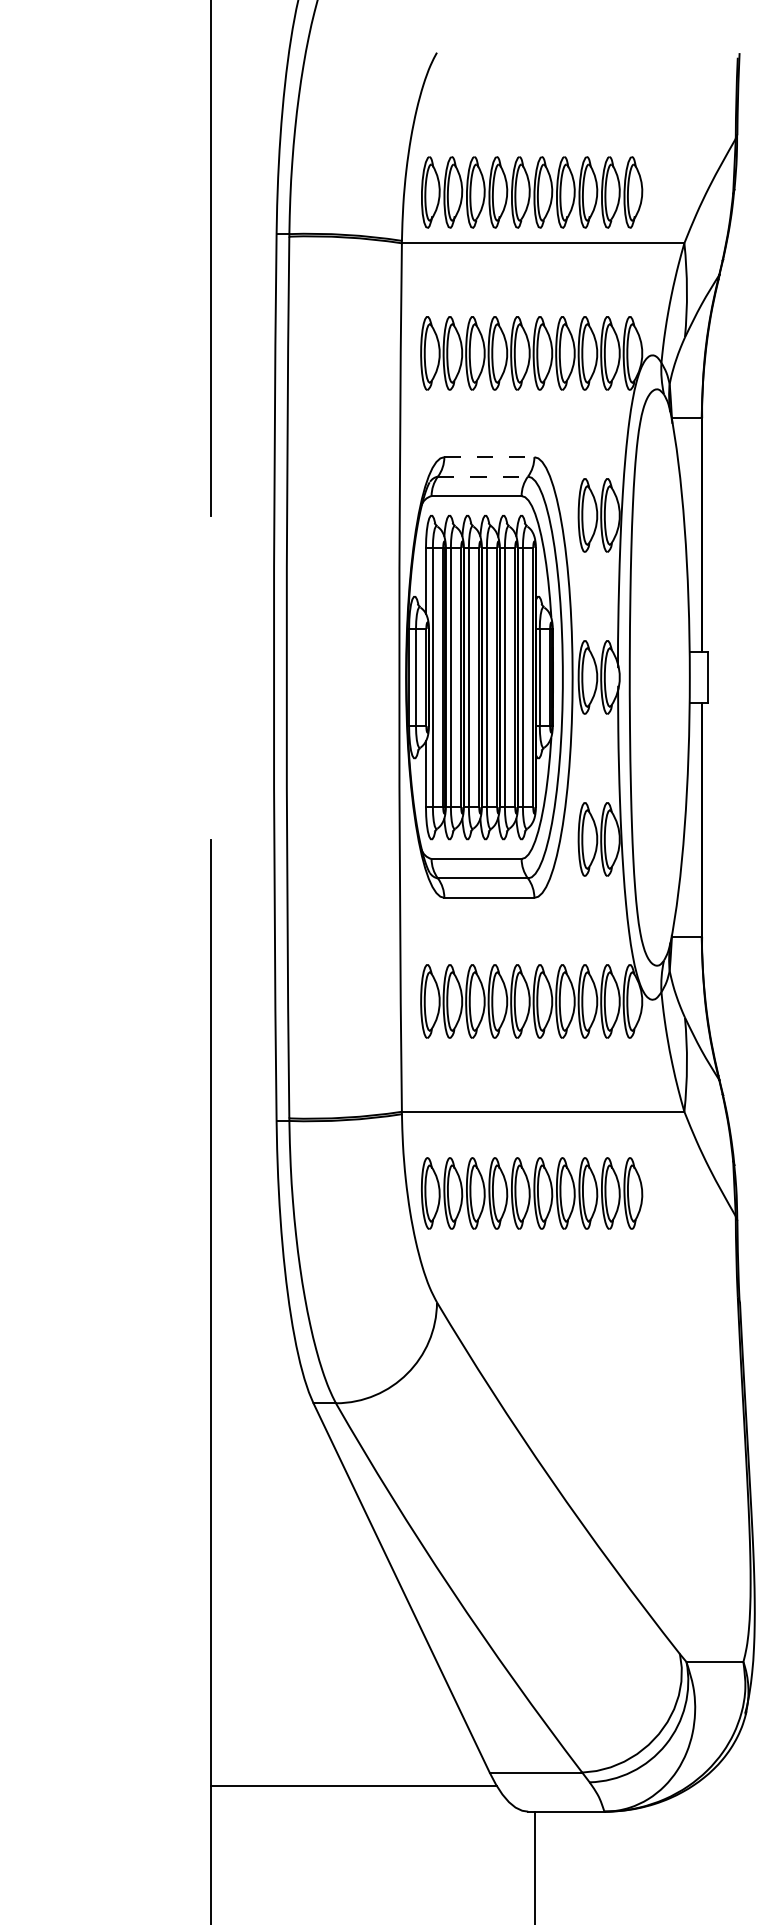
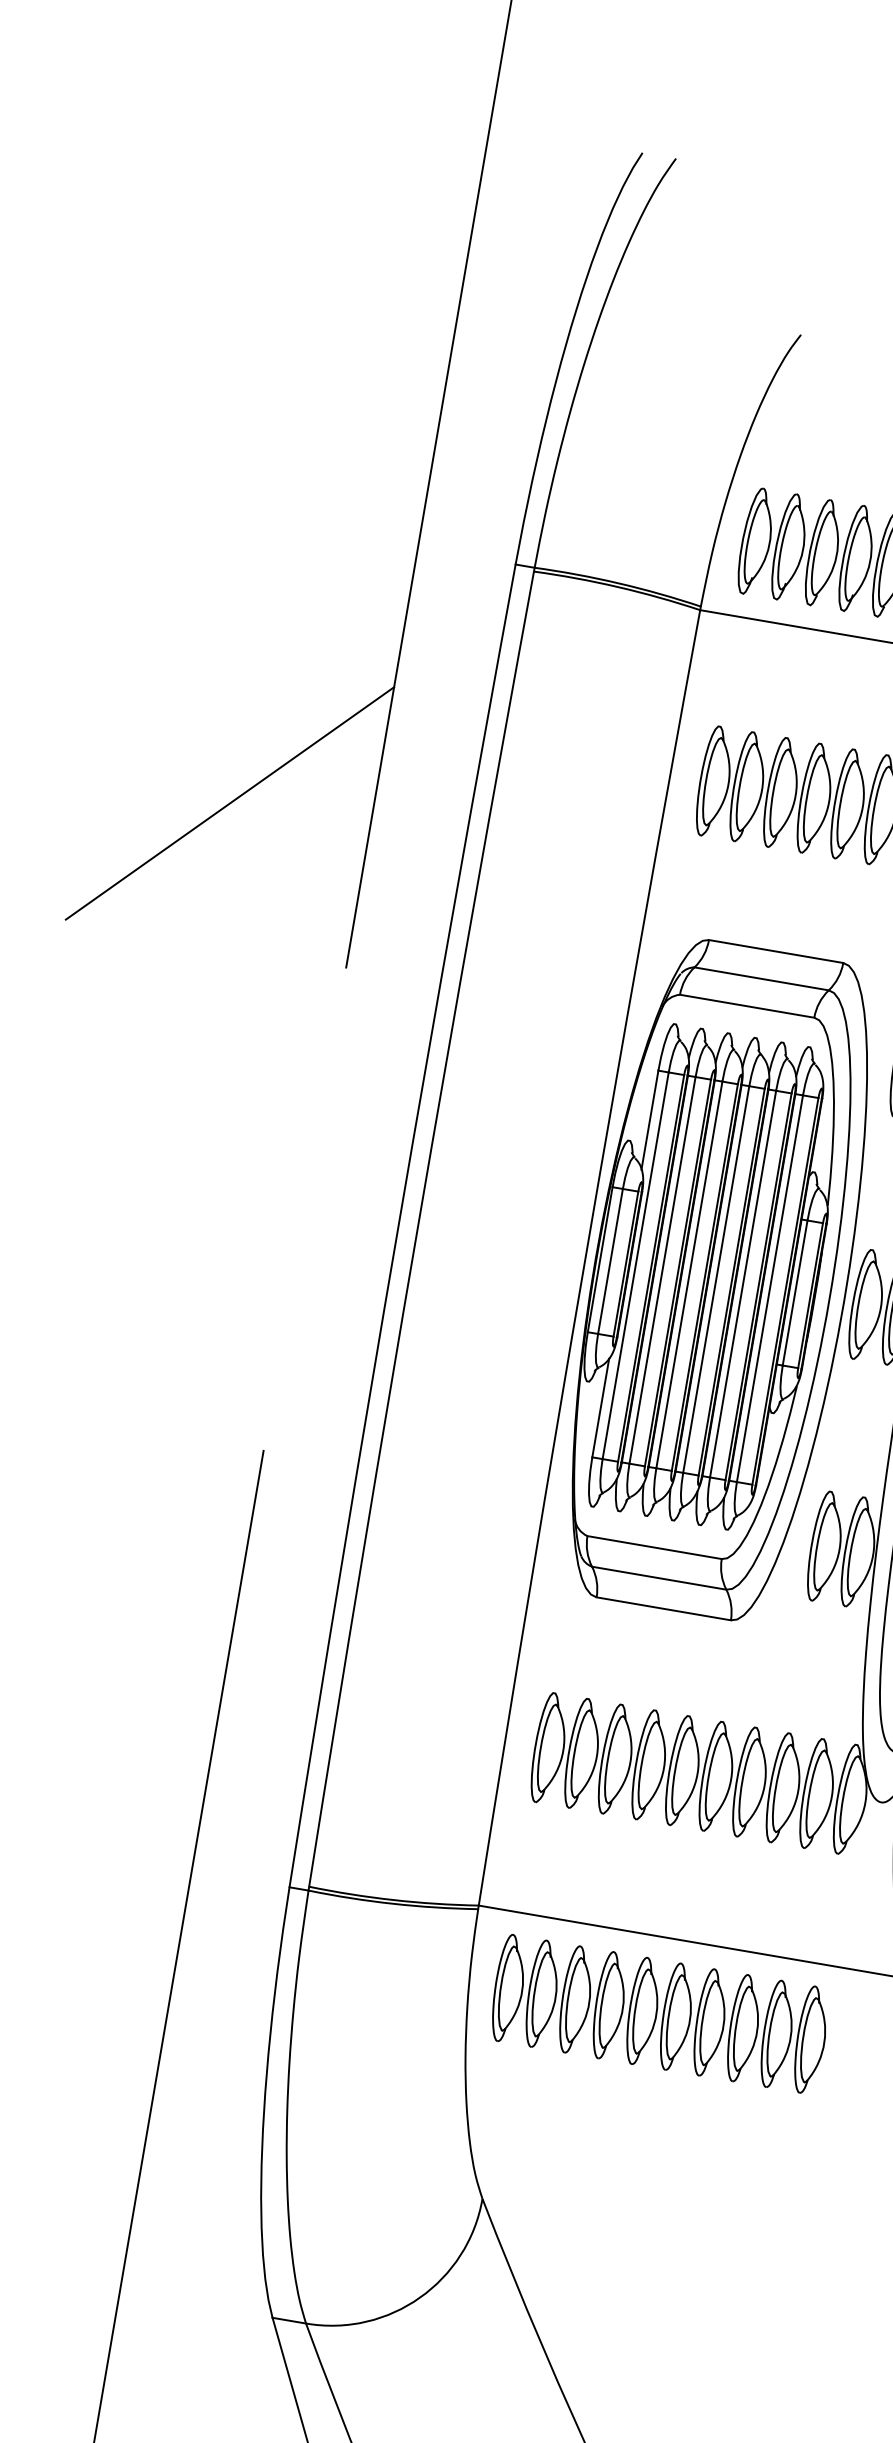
line: (117, 421) -> (230, 803), added
line: (489, 457) -> (776, 951), dashed -> solid
line: (483, 476) -> (762, 978), dashed -> solid
part: (532, 1193) -> (660, 2014), moved

